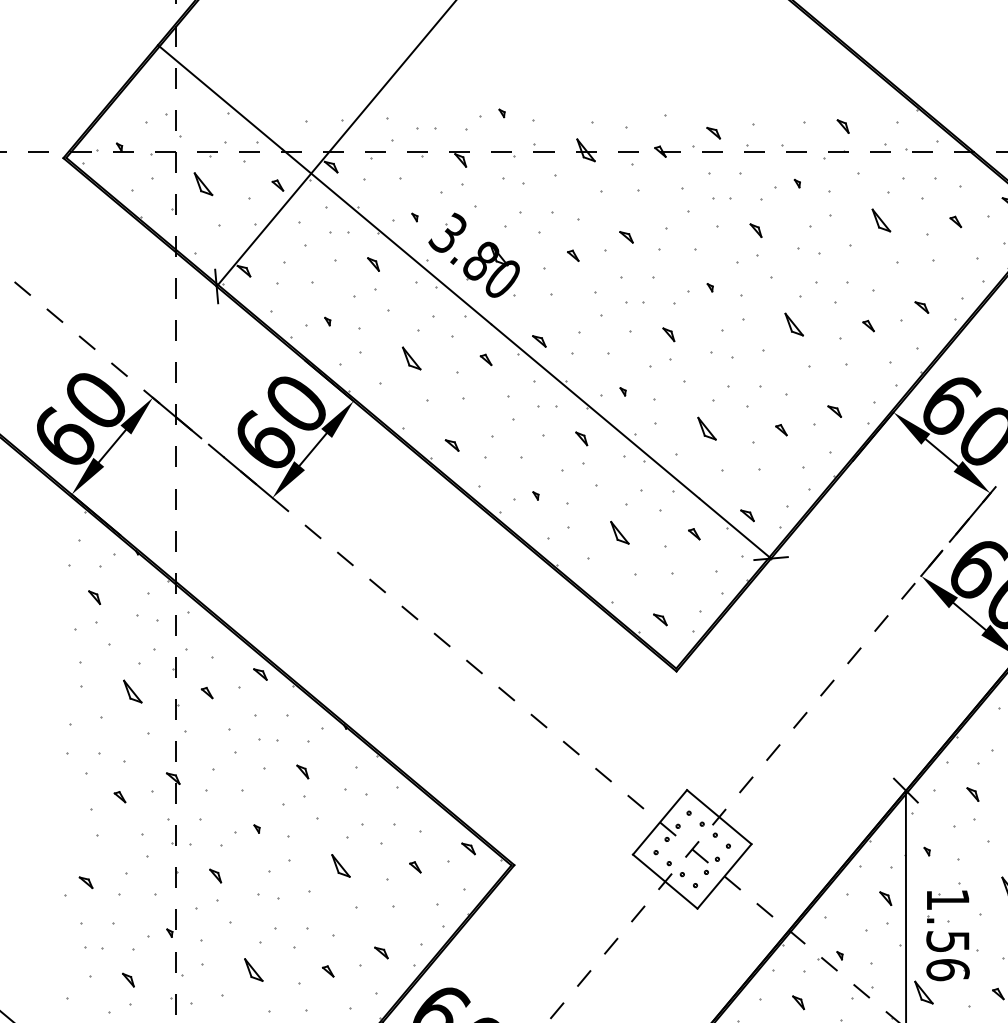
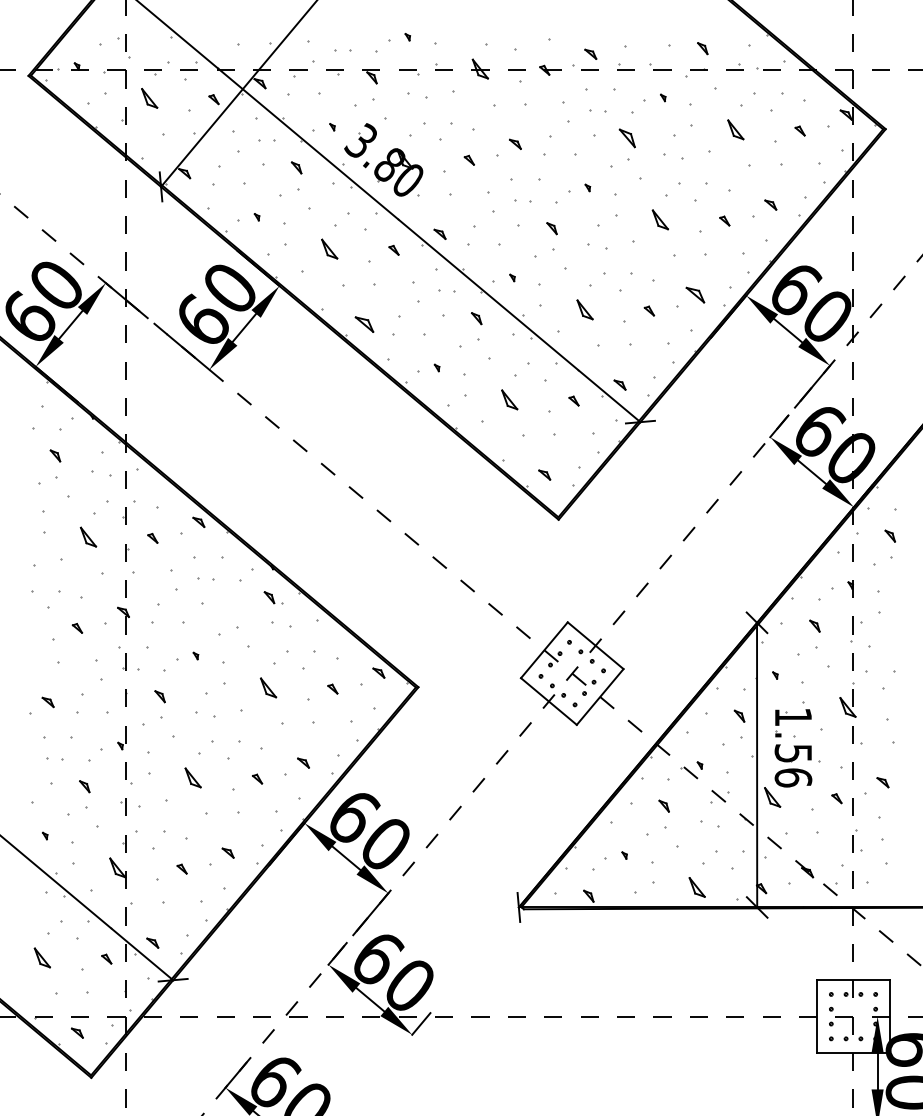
part: (756, 230) -> (627, 138), size x1.6
part: (834, 410) -> (695, 294), size x1.6
part: (451, 444) -> (364, 323), size x1.6
part: (302, 771) -> (269, 597), moved

